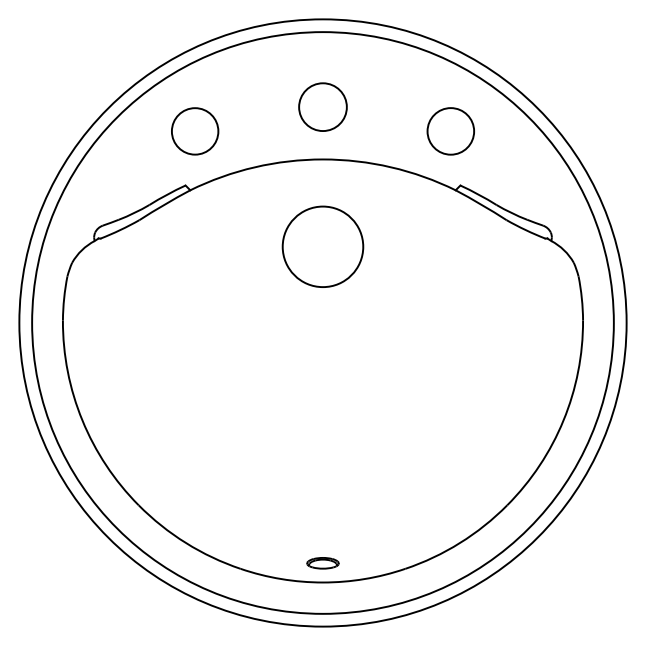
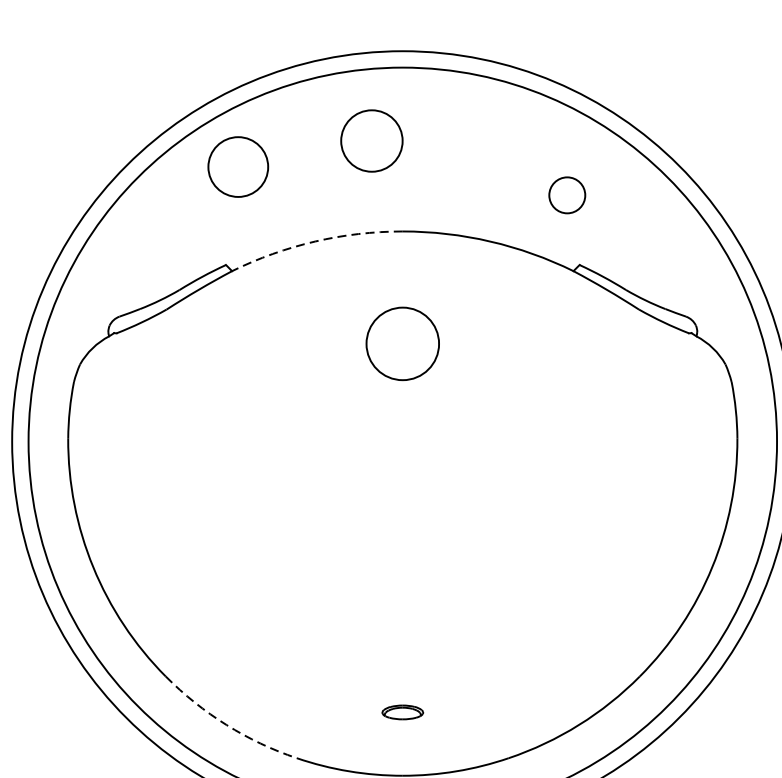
circle: (322, 106) -> (371, 140), moved
circle: (195, 131) -> (238, 167), moved
circle: (450, 131) -> (566, 195), size x0.6
arc: (254, 167) -> (314, 241), solid -> dashed
circle: (322, 246) -> (402, 343), size x0.7
arc: (186, 543) -> (227, 725), solid -> dashed
part: (322, 563) -> (402, 712), moved

